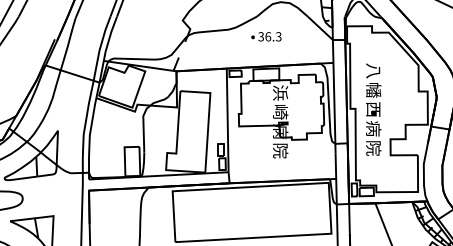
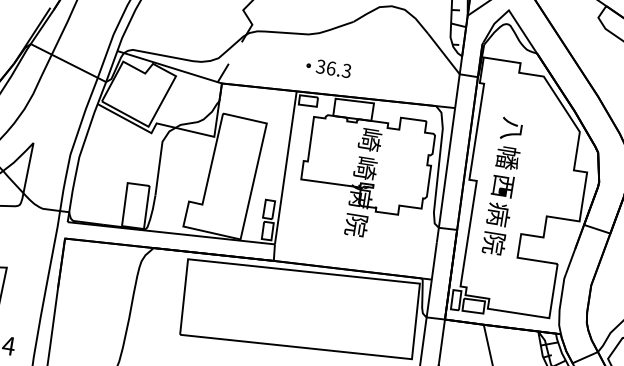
part: (266, 36) -> (328, 67), moved
text: (280, 92) -> (370, 139), 浜 -> 崎

